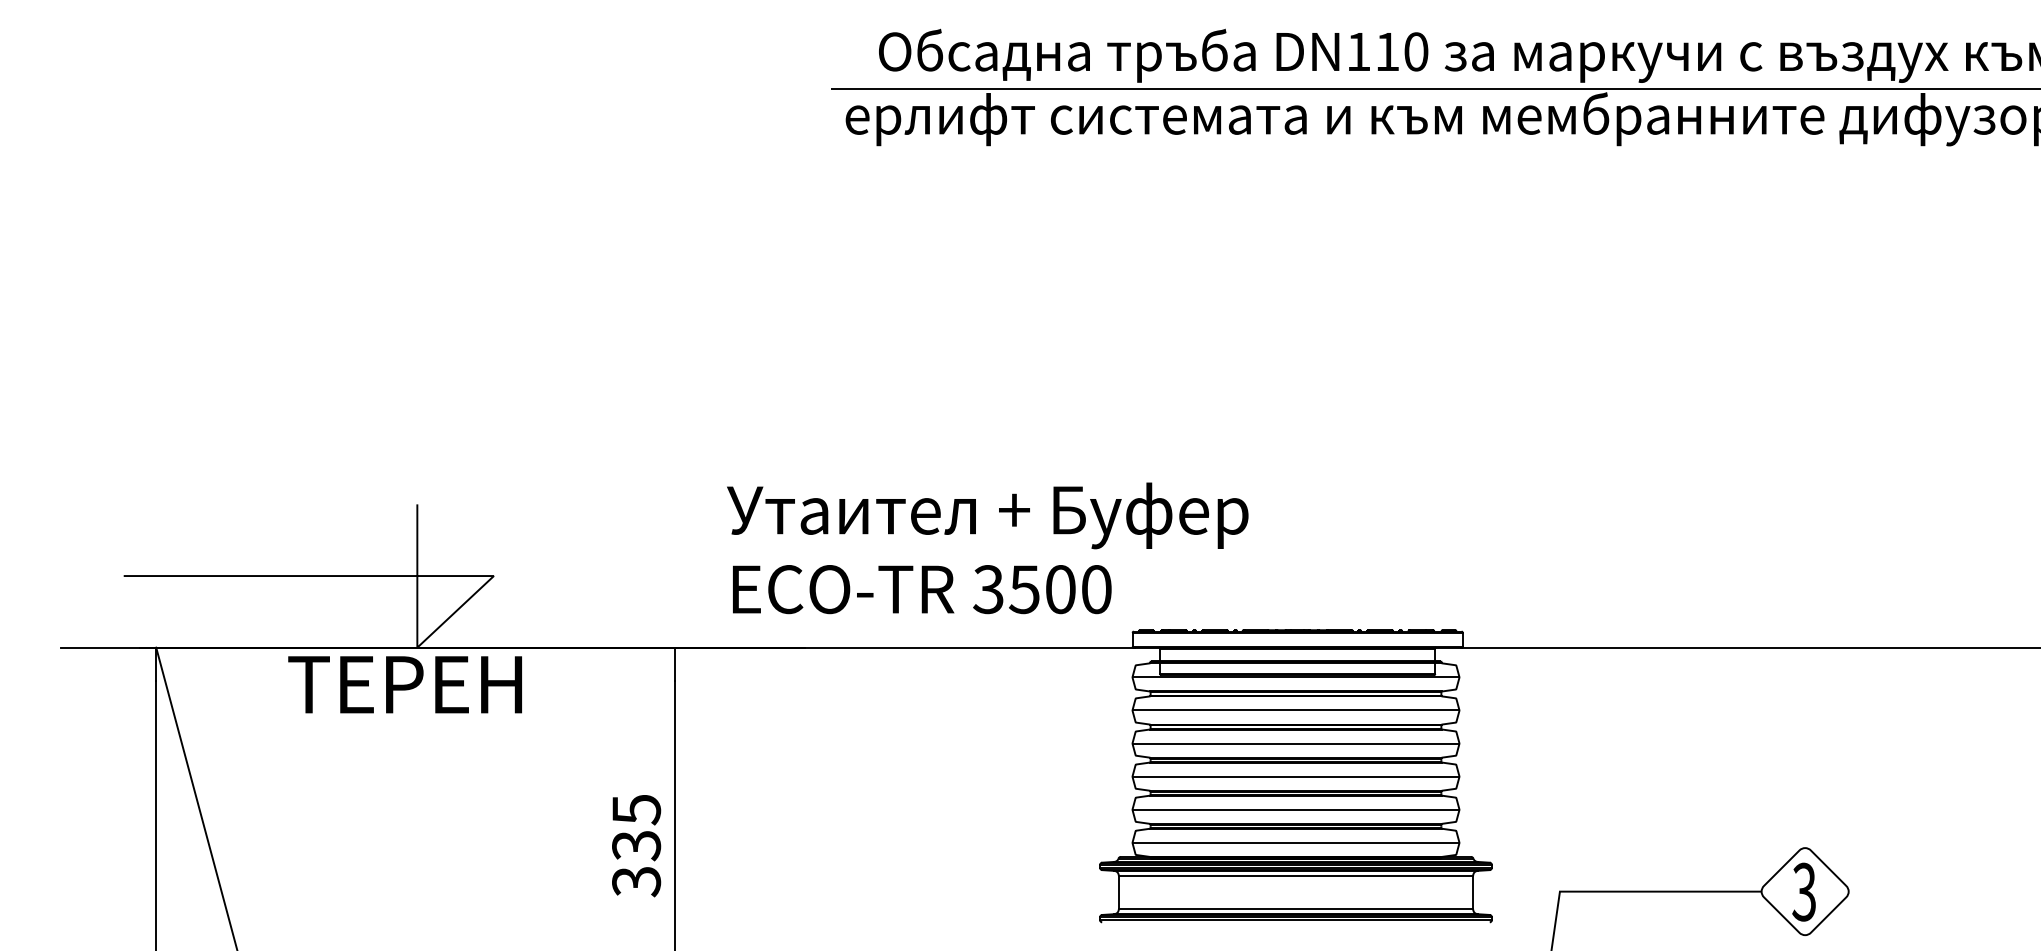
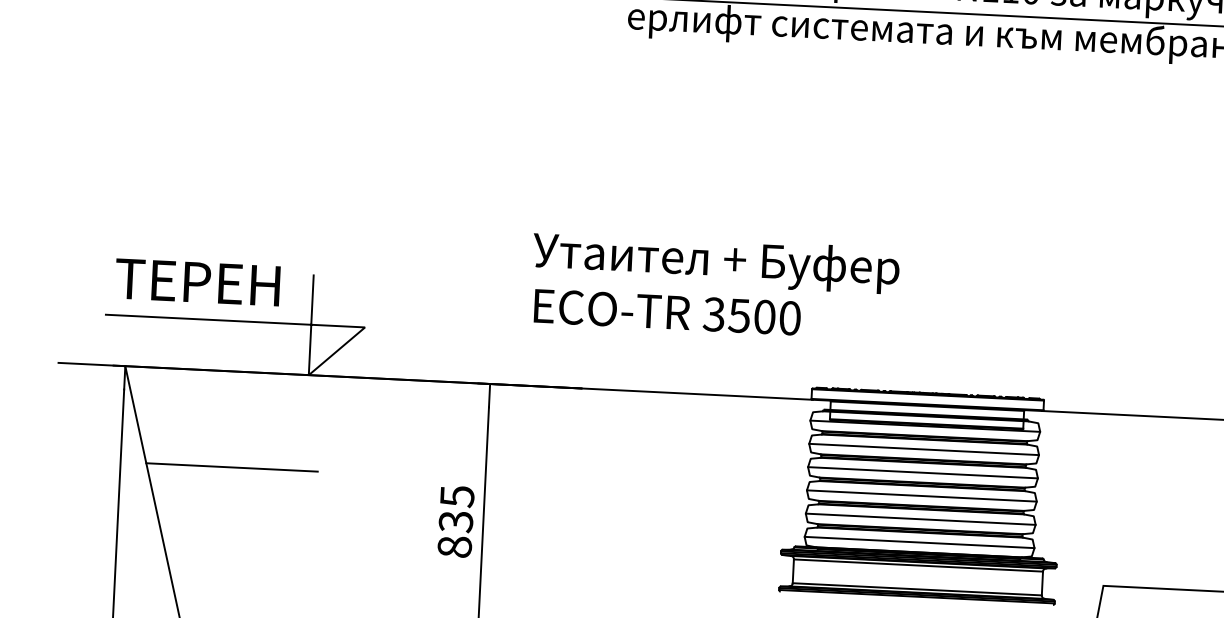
text: (987, 548) -> (714, 285), moved
text: (404, 684) -> (197, 282), moved
line: (314, 784) -> (231, 467), added
text: (636, 881) -> (454, 546), 335 -> 835

